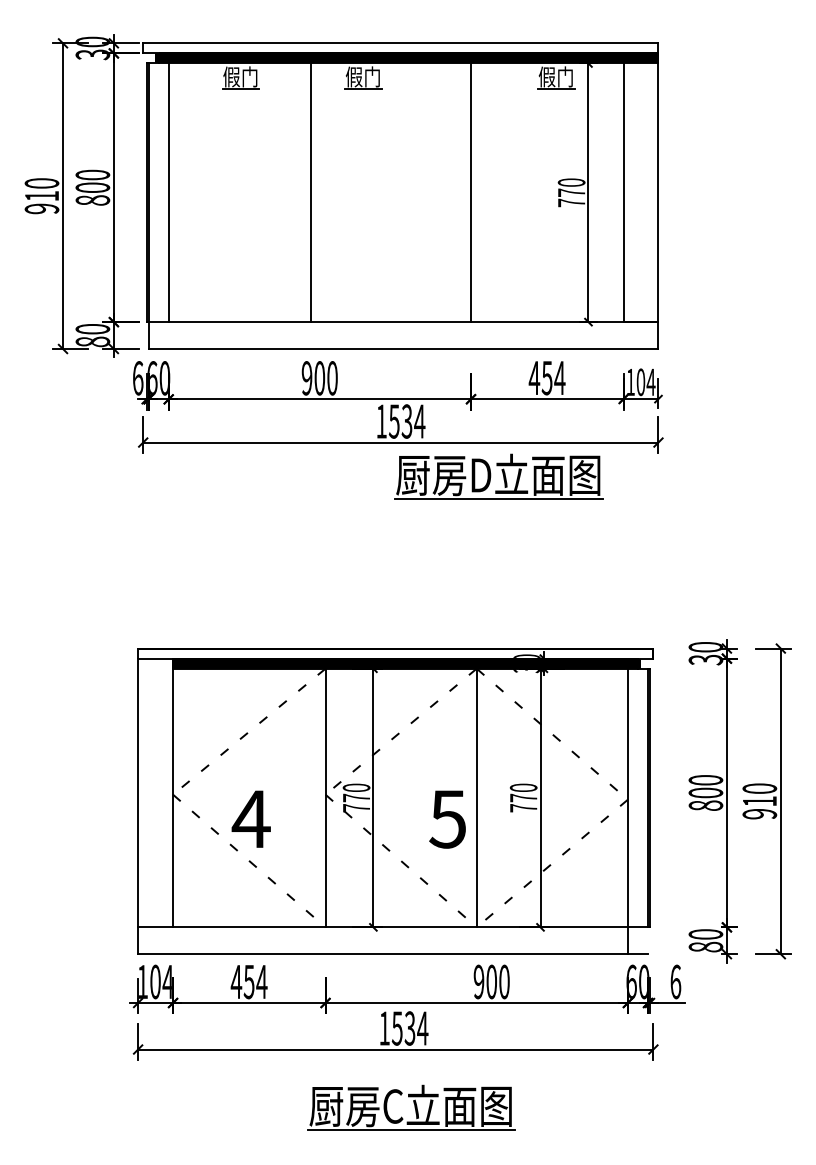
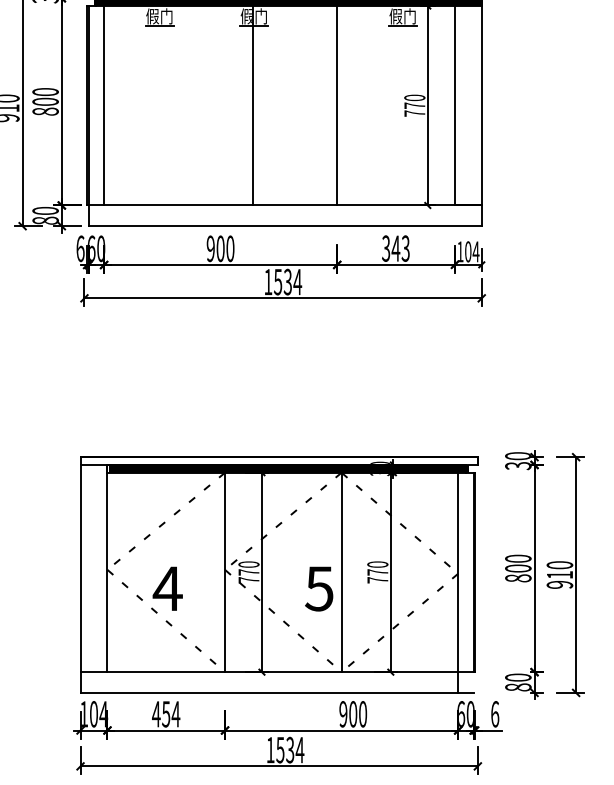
line: (311, 192) -> (252, 105), moved
text: (546, 377) -> (395, 248), 454 -> 343
part: (498, 476) -> (358, 324), removed

